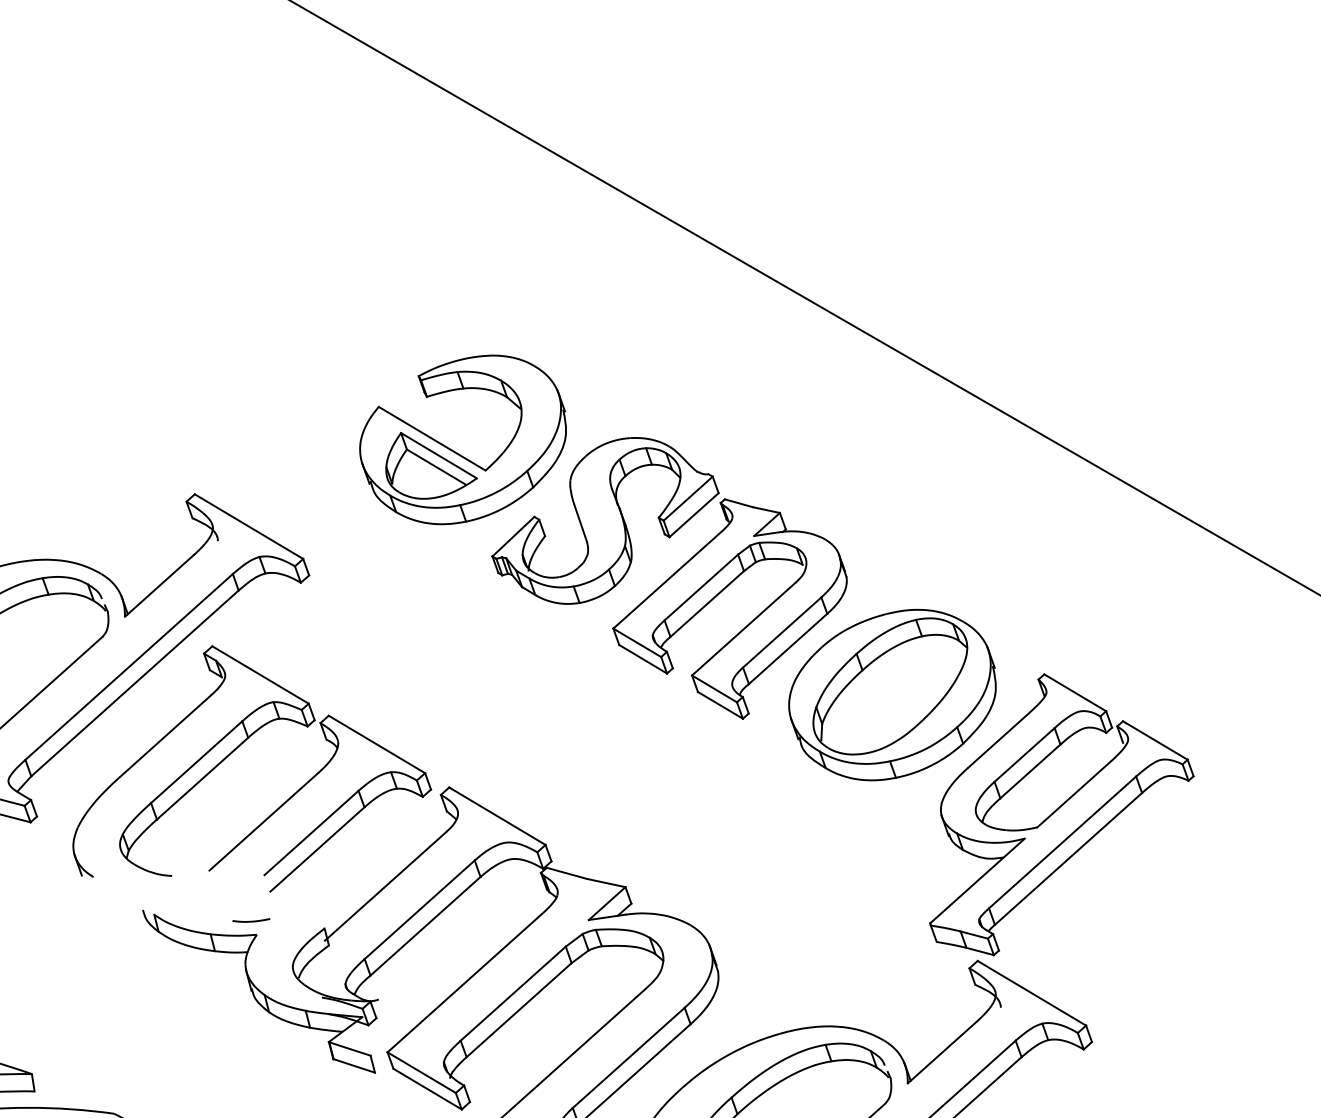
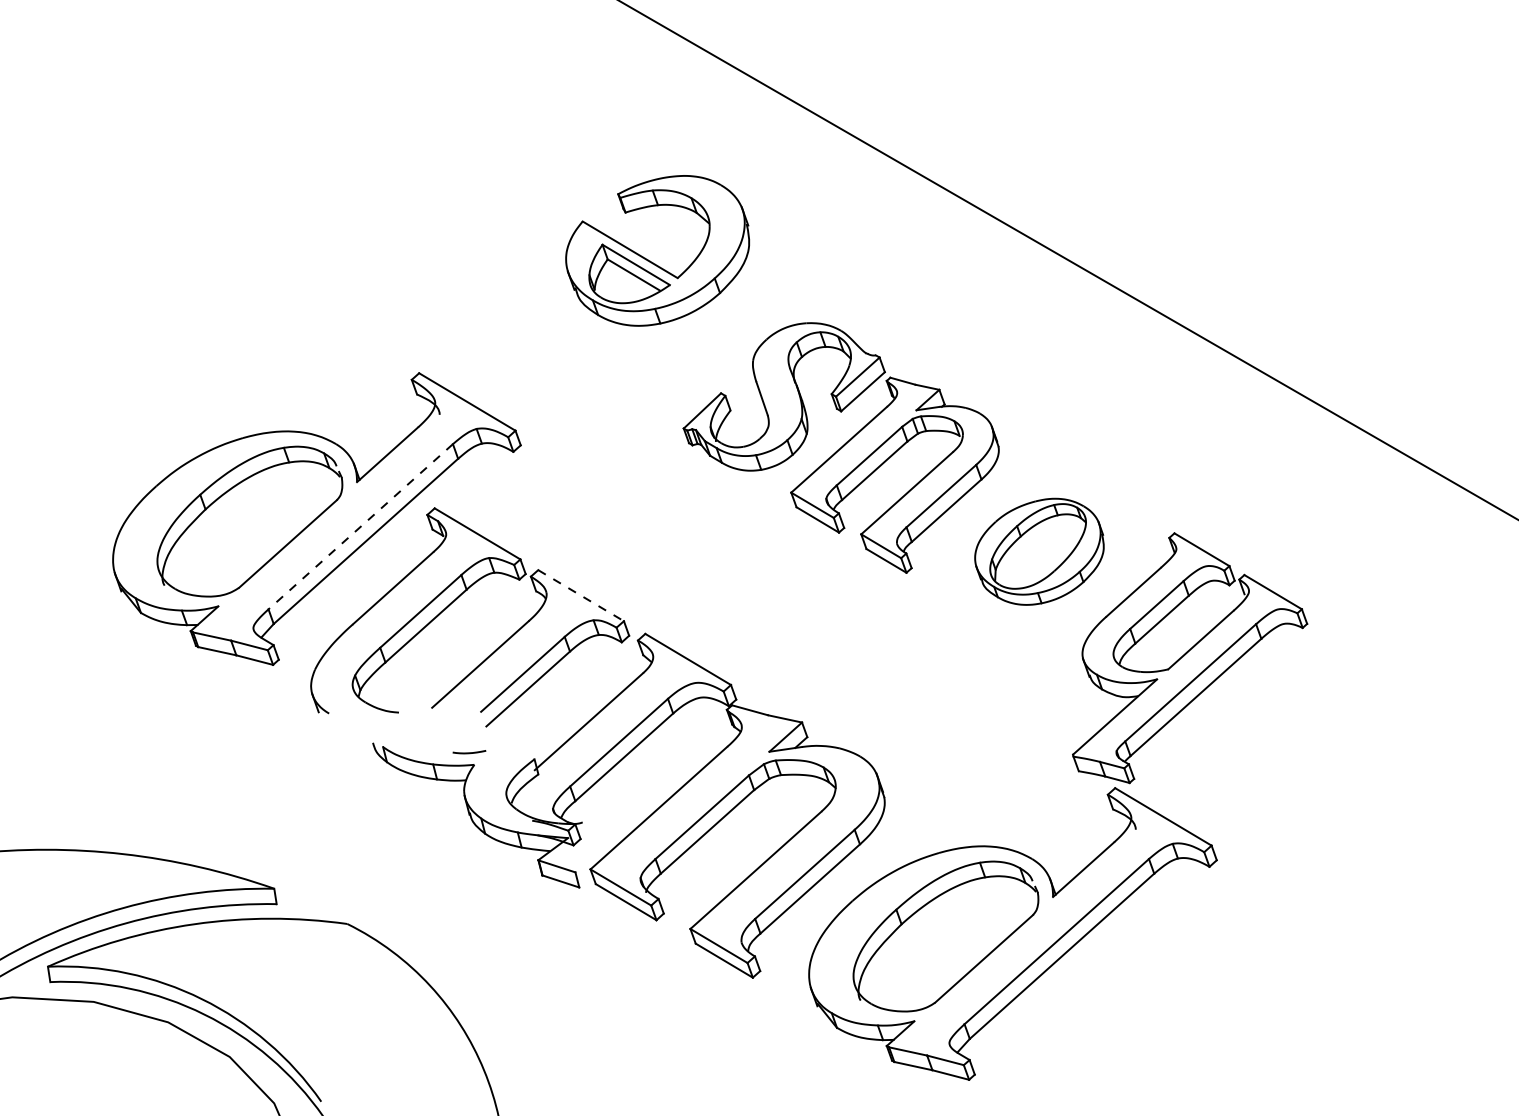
part: (455, 450) -> (650, 260), moved
line: (128, 666) -> (360, 526), solid -> dashed
part: (892, 694) -> (1039, 551), size x0.7
line: (377, 744) -> (581, 595), solid -> dashed

